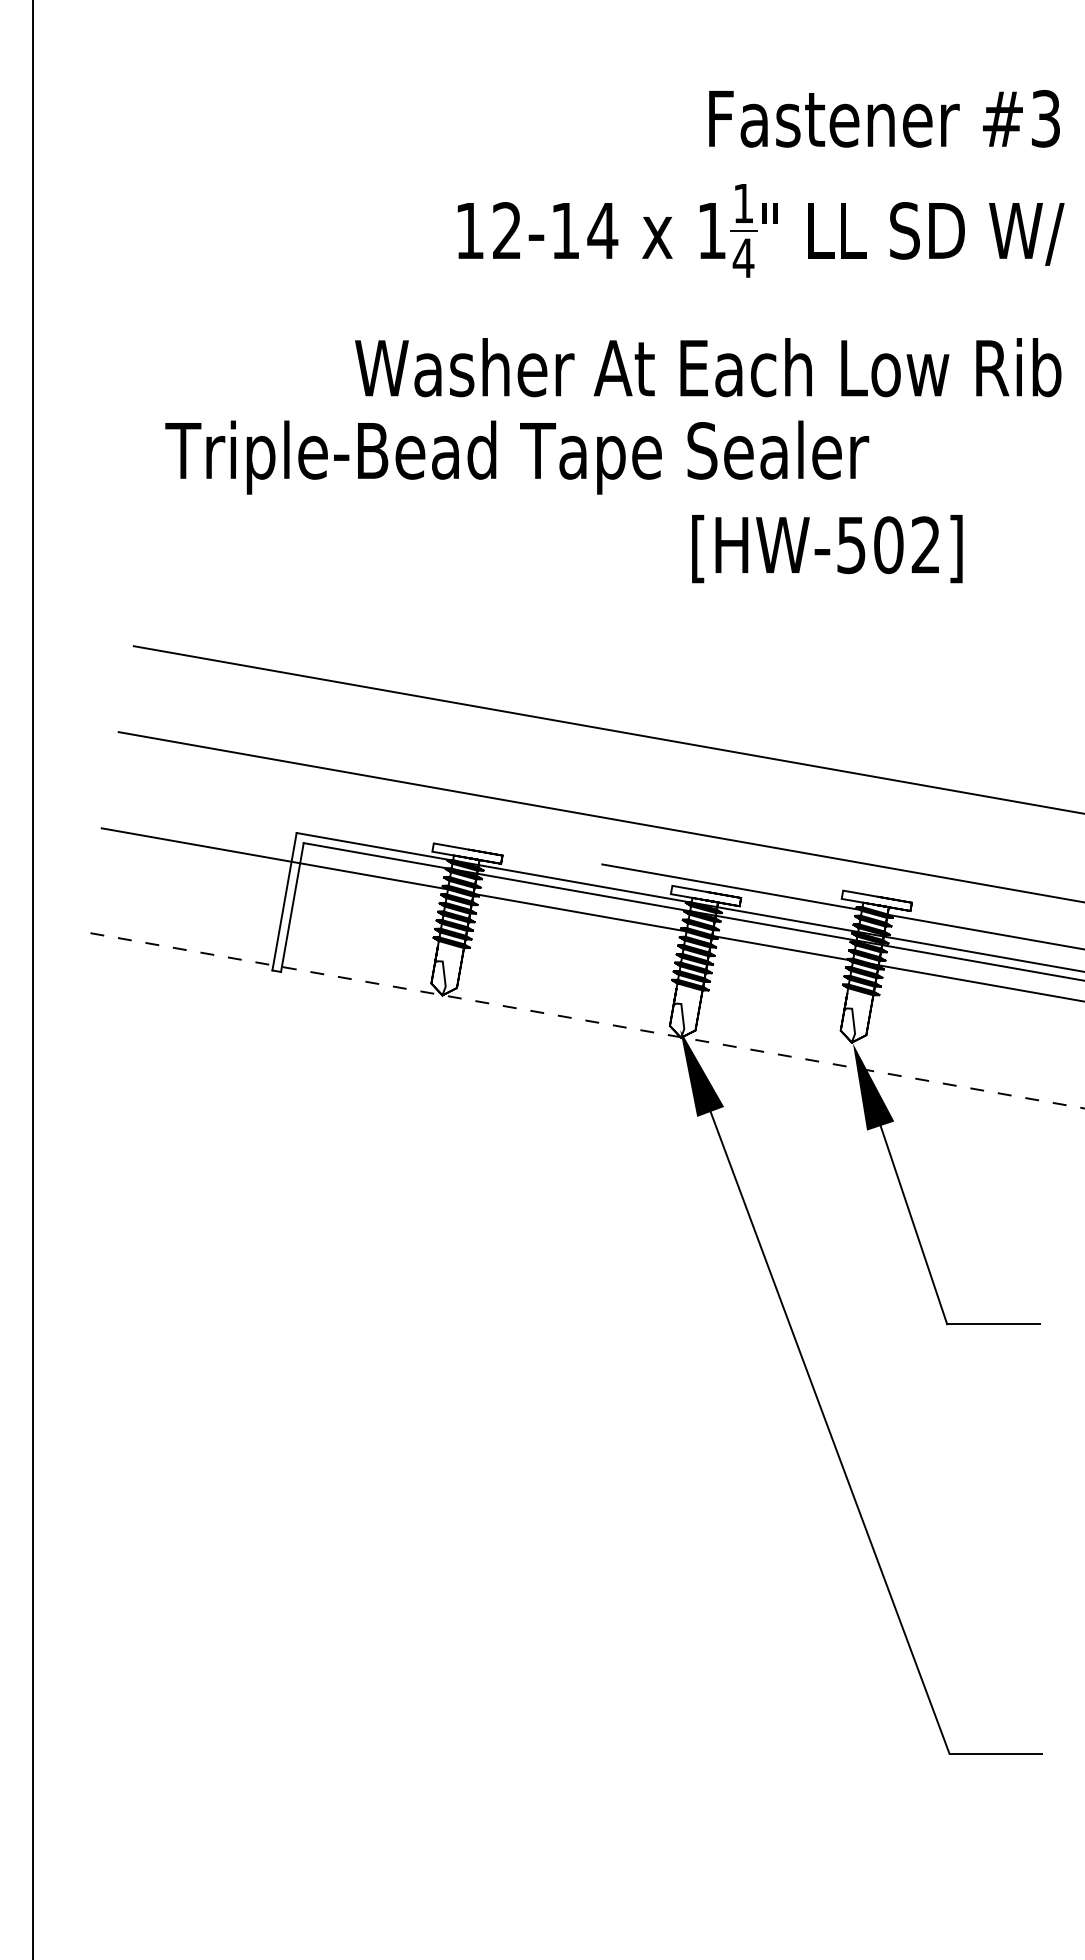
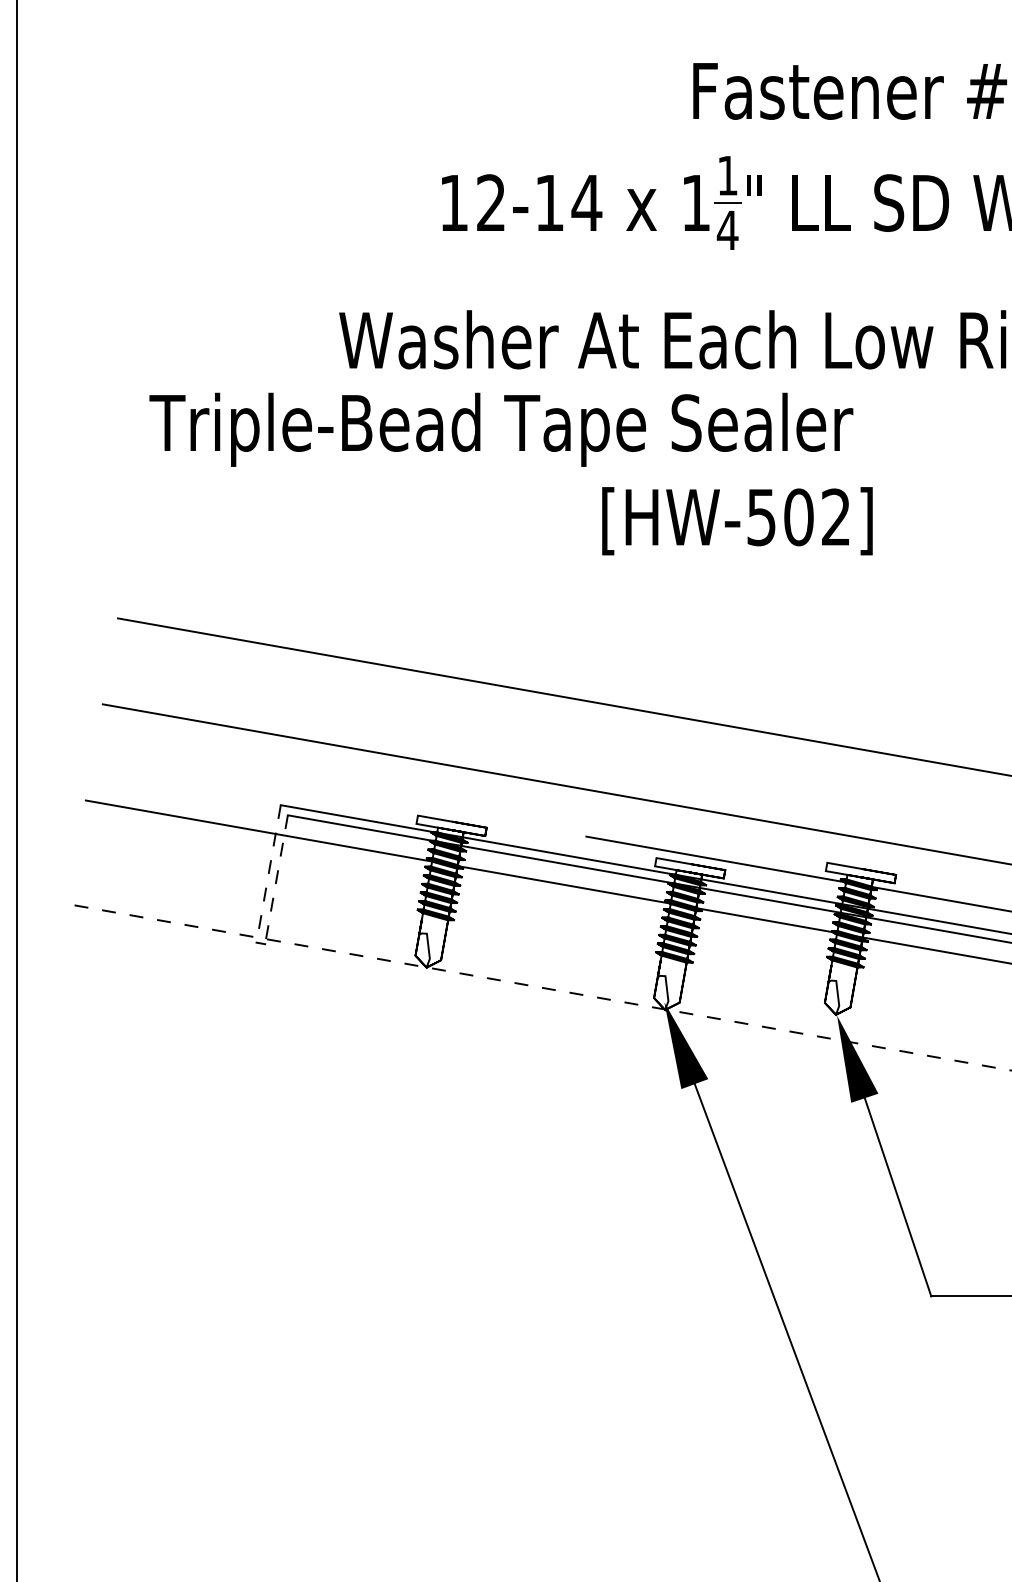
text: (827, 549) -> (737, 521), moved
line: (284, 901) -> (268, 873), solid -> dashed
line: (292, 908) -> (276, 880), solid -> dashed

